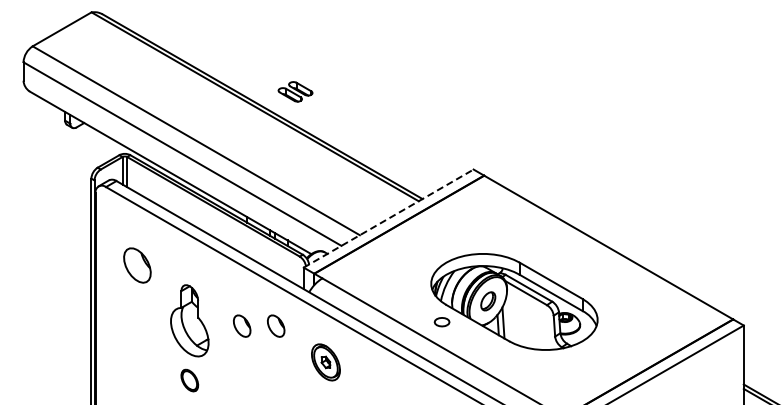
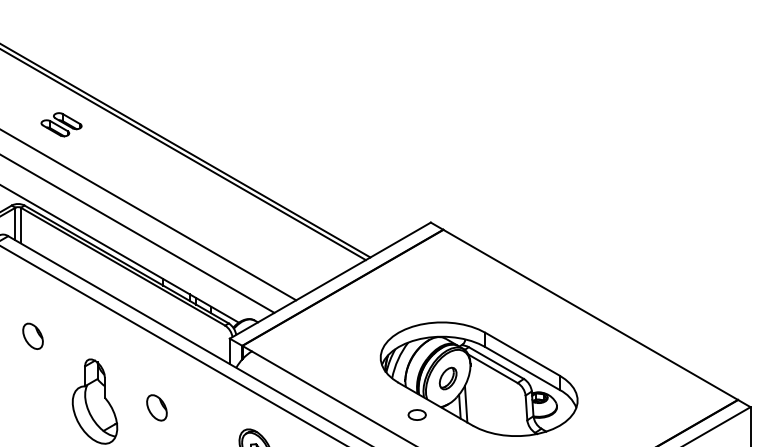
part: (295, 91) -> (61, 124), moved
line: (389, 218) -> (331, 280), dashed -> solid
part: (137, 265) -> (33, 336), size x0.62
part: (441, 322) -> (416, 415), moved
part: (276, 325) -> (197, 407), removed

